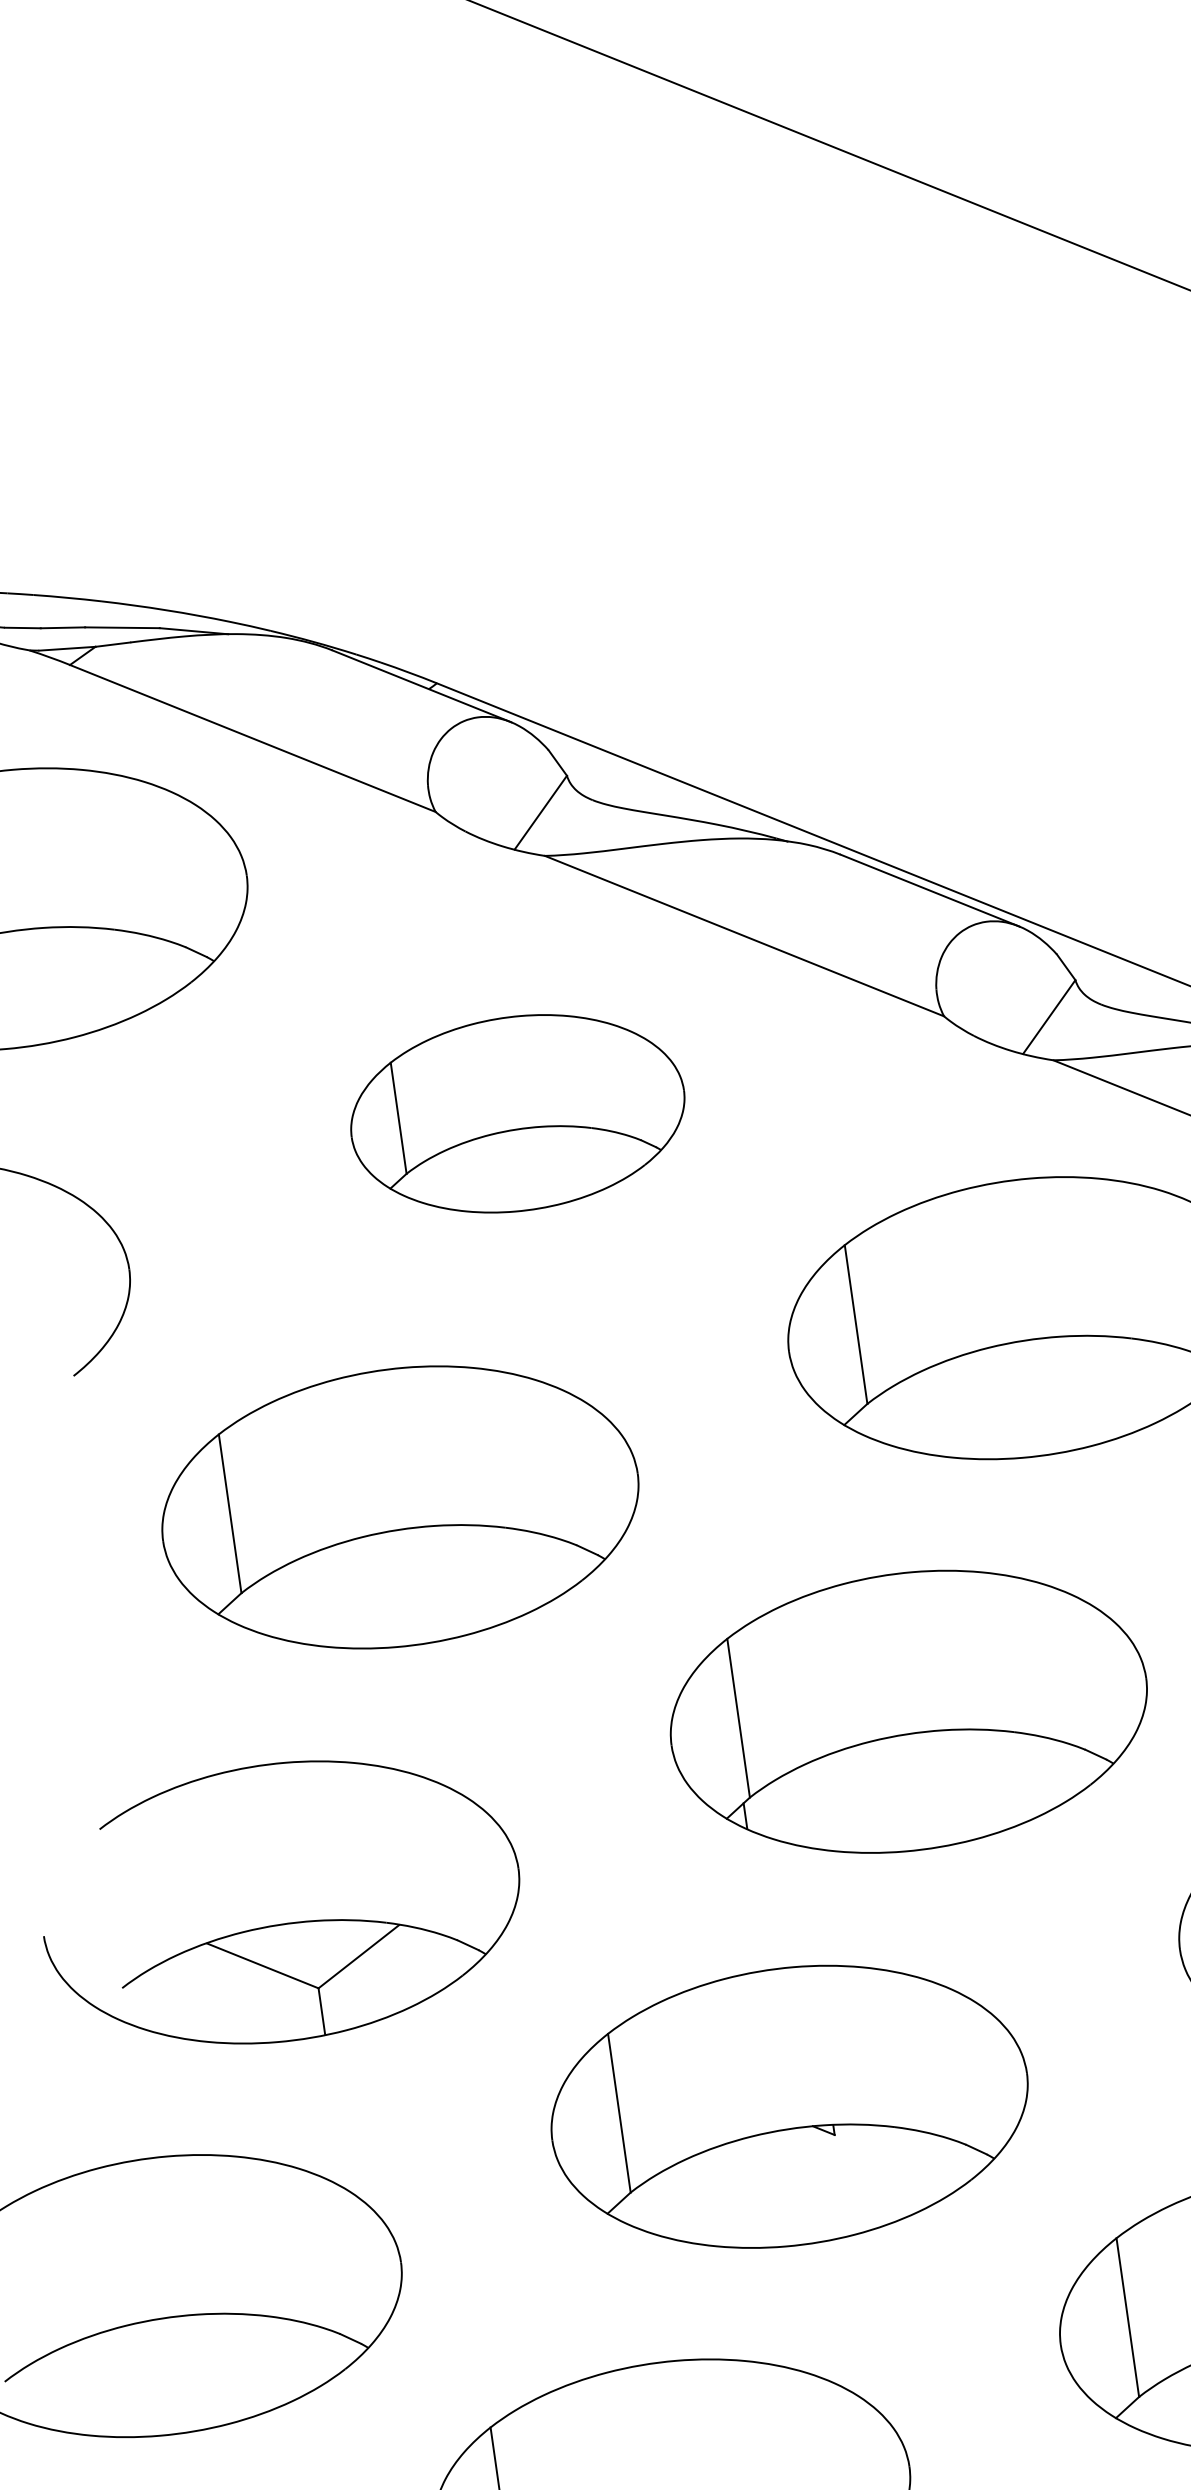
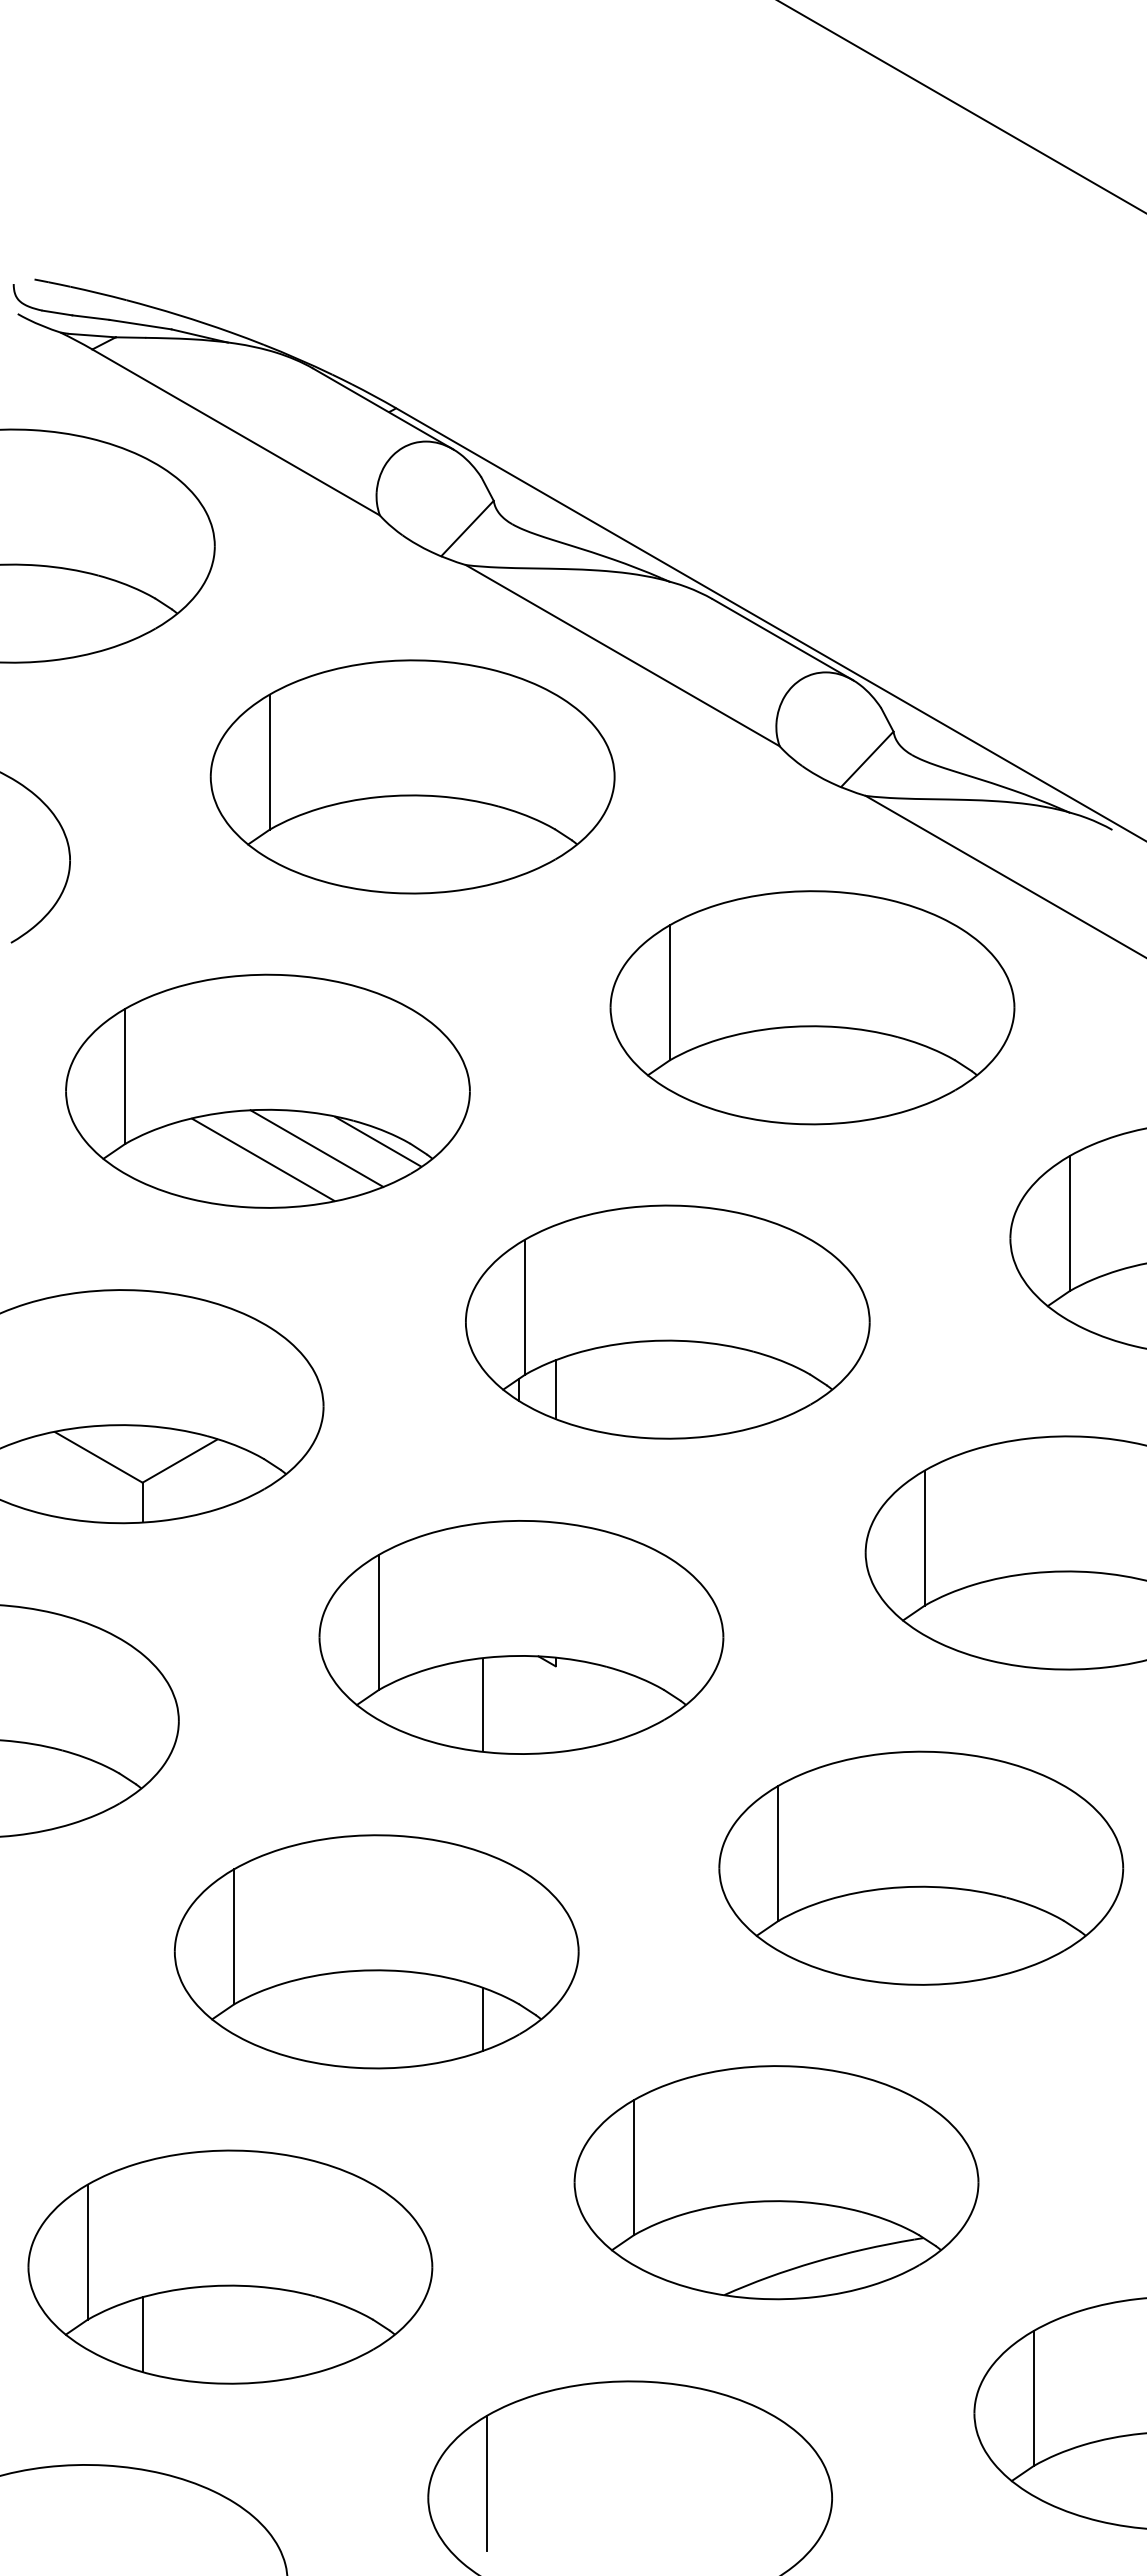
part: (517, 1113) -> (412, 776), size x1.43
line: (538, 1547) -> (378, 1141), added
line: (467, 1566) -> (316, 1148), added
line: (406, 1588) -> (263, 1159), added
line: (788, 1809) -> (555, 1389), added
line: (755, 2192) -> (482, 1704), added

